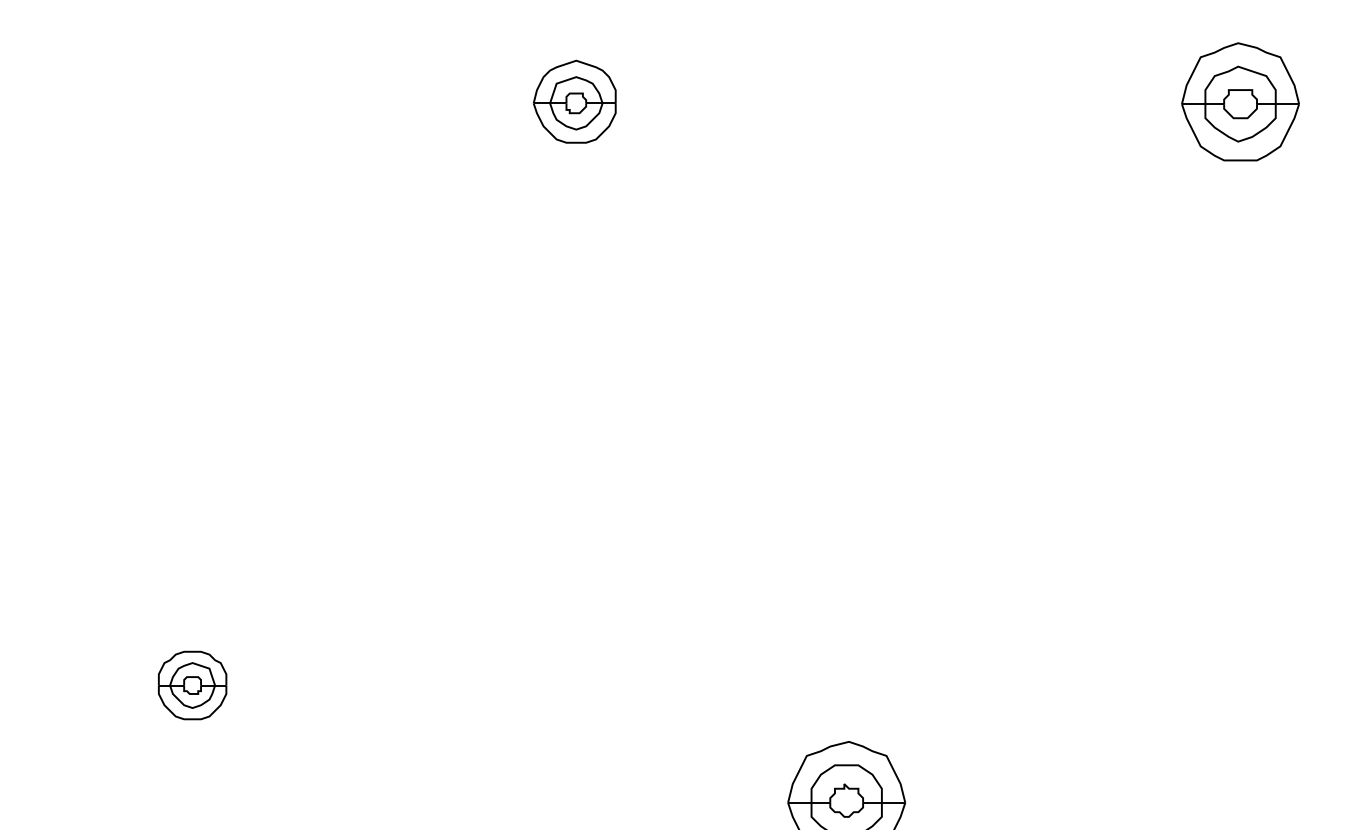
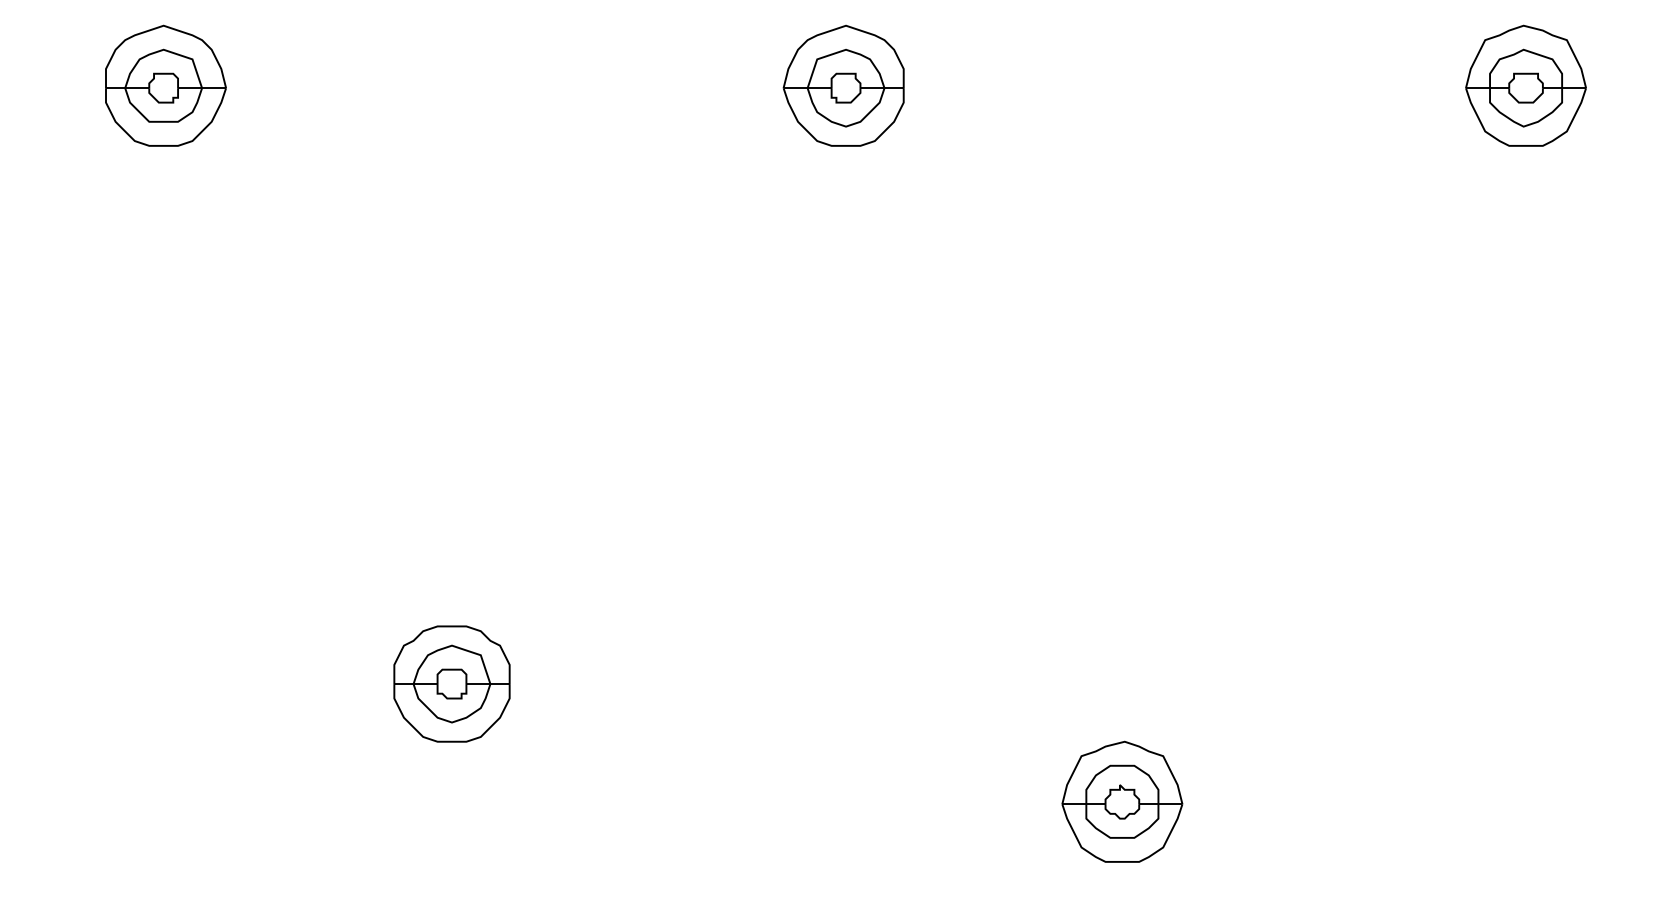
part: (574, 101) -> (843, 85), size x1.43
part: (192, 685) -> (451, 683), size x1.67

